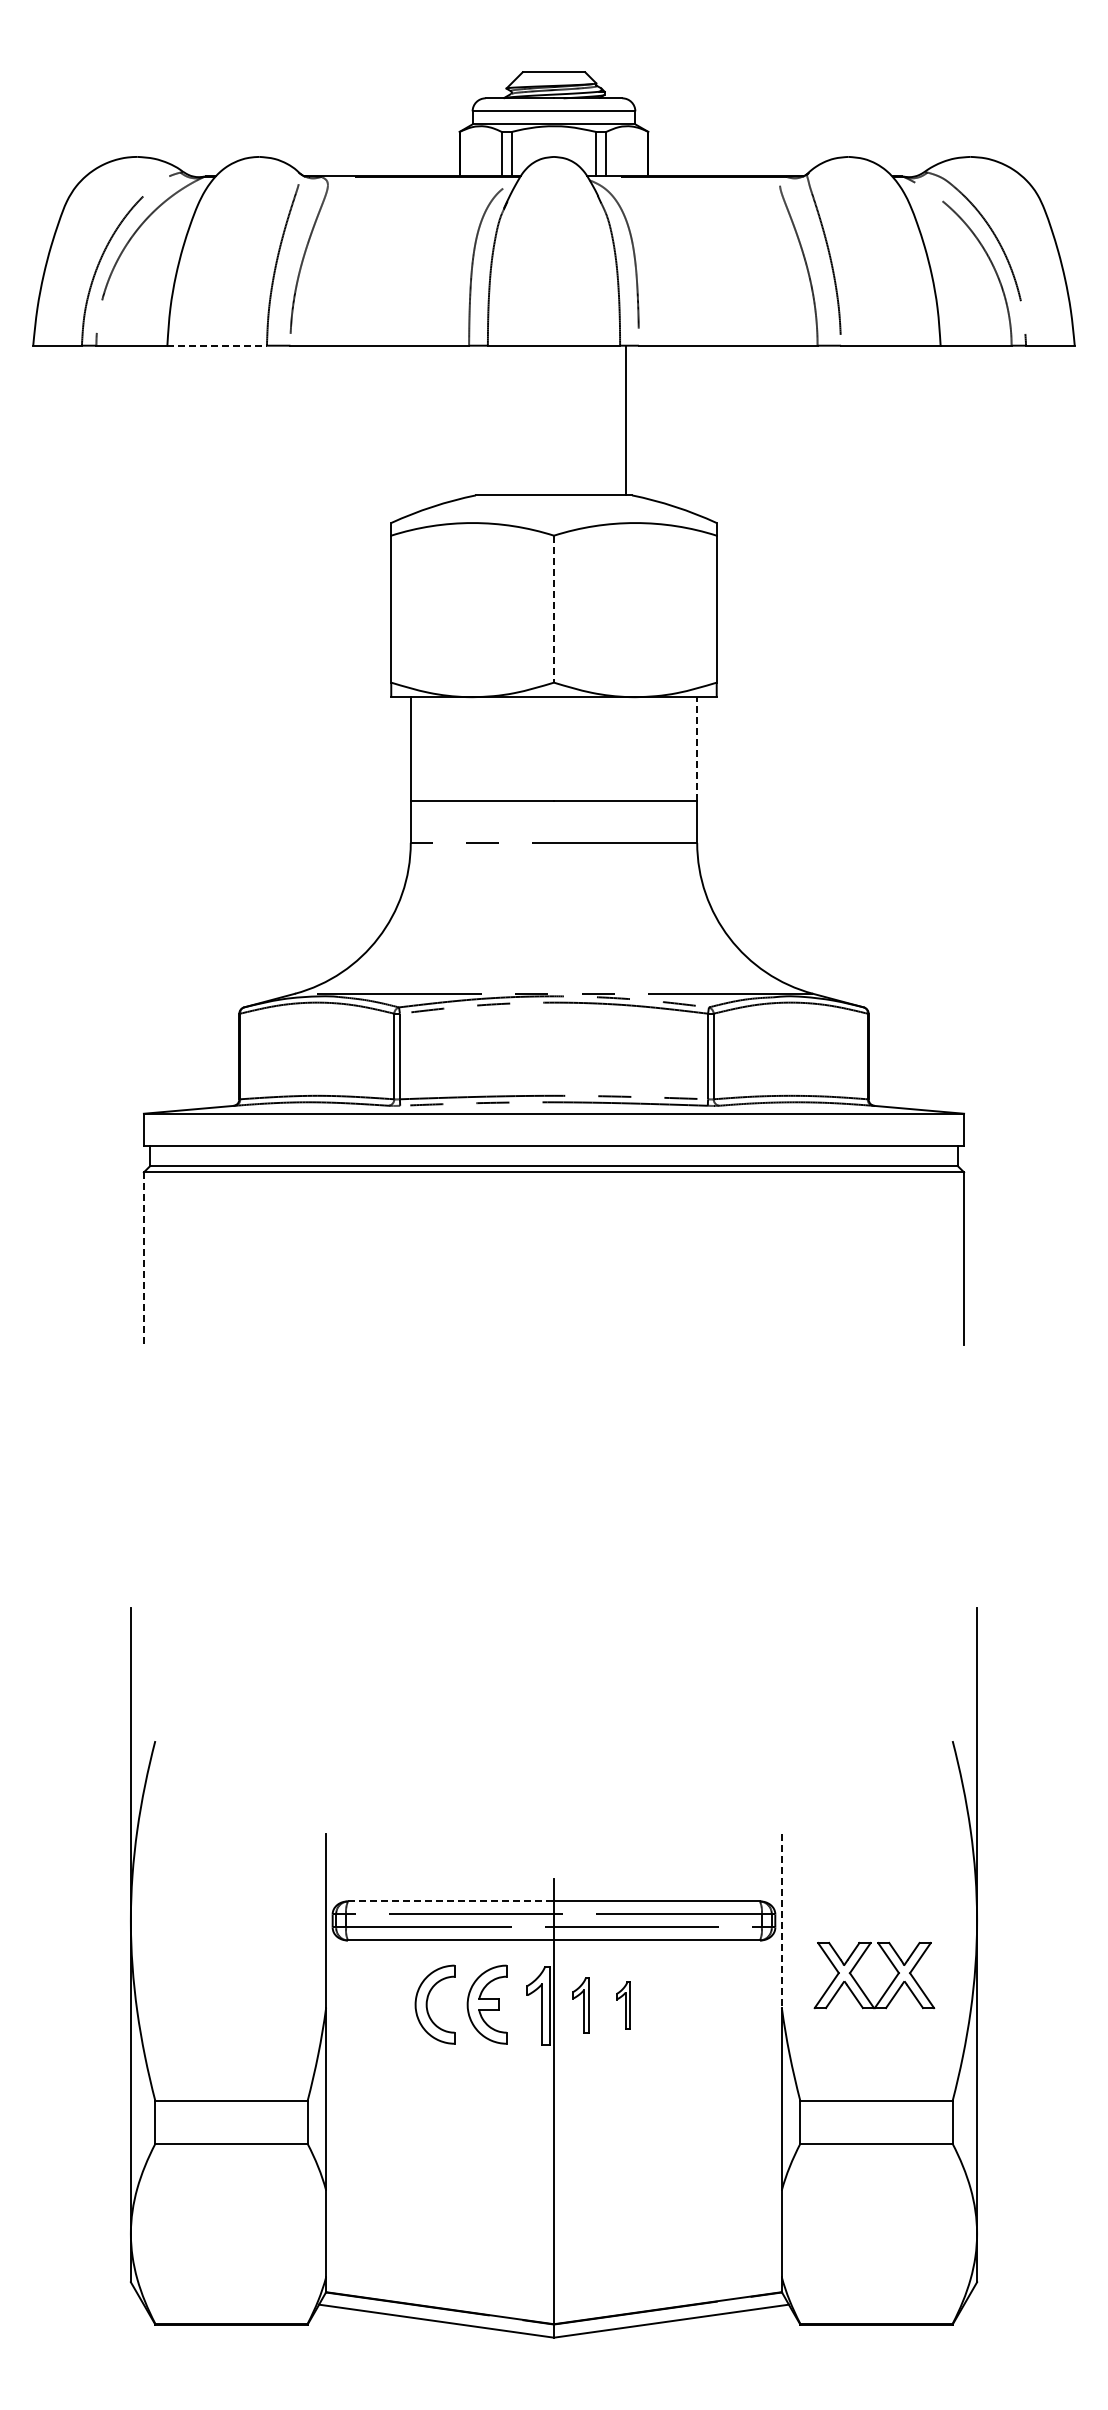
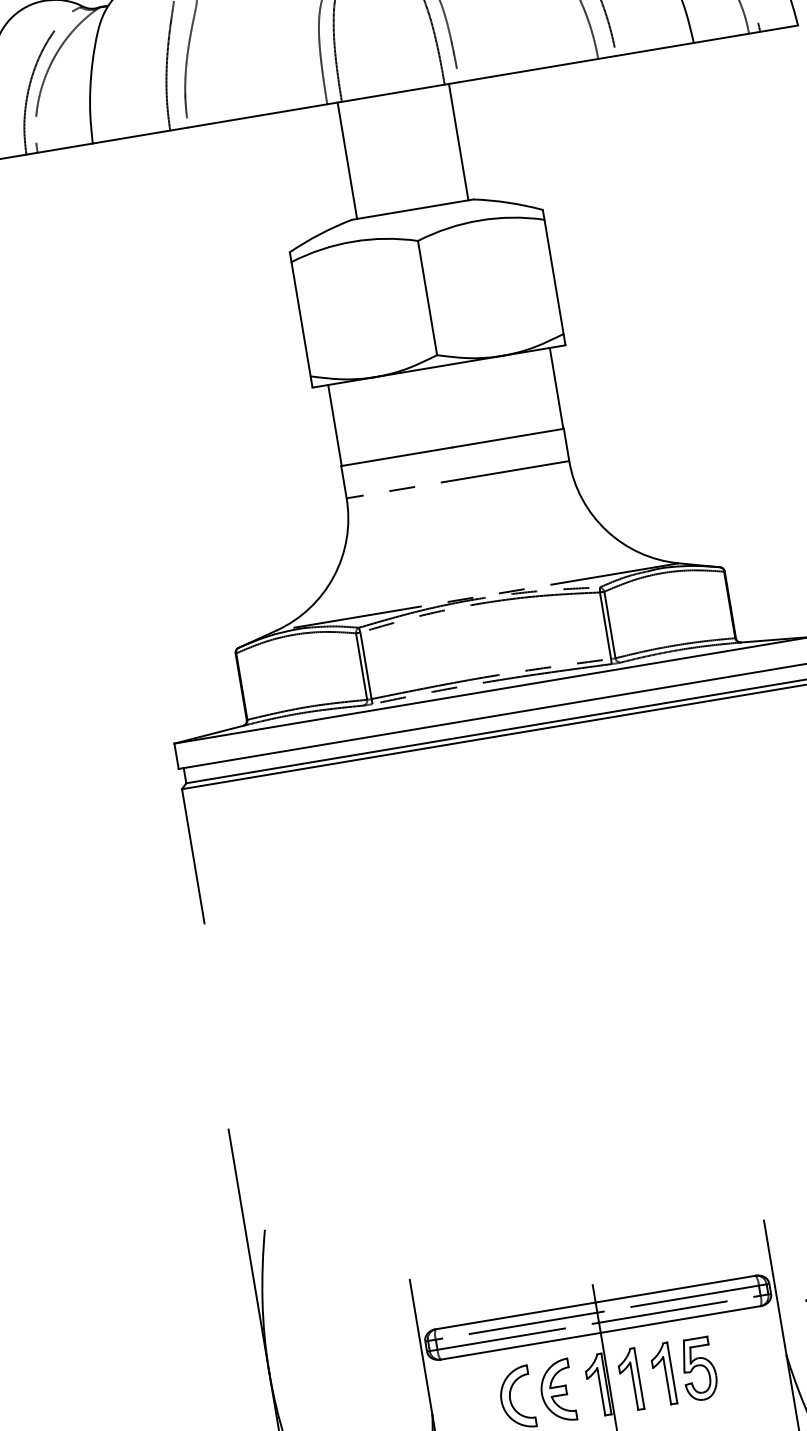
line: (217, 345) -> (131, 136), dashed -> solid
line: (482, 420) -> (347, 160), added
line: (553, 609) -> (427, 298), dashed -> solid
line: (696, 748) -> (556, 387), dashed -> solid
line: (143, 1259) -> (193, 856), dashed -> solid
line: (451, 1901) -> (516, 1315), dashed -> solid
line: (781, 1920) -> (774, 1287), dashed -> solid
part: (581, 2005) -> (630, 1379), size x1.43
part: (623, 2005) -> (663, 1374), size x1.67
part: (669, 2006) -> (699, 1369), added

